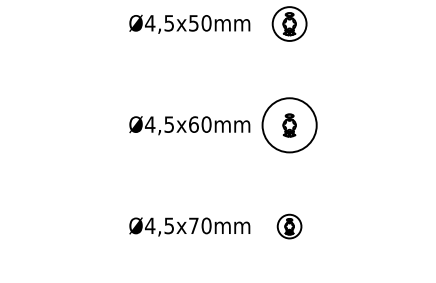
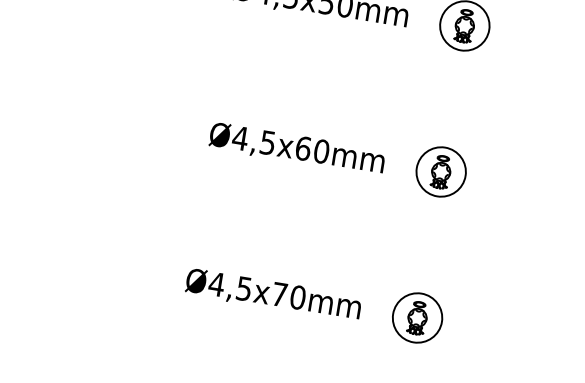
circle: (289, 125) -> (440, 172), size x0.62
part: (289, 226) -> (417, 317), size x1.43

